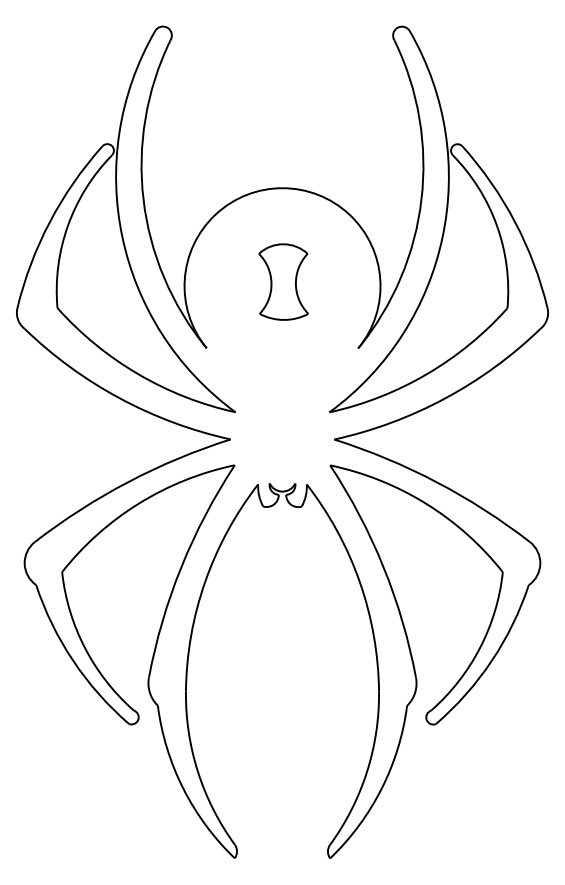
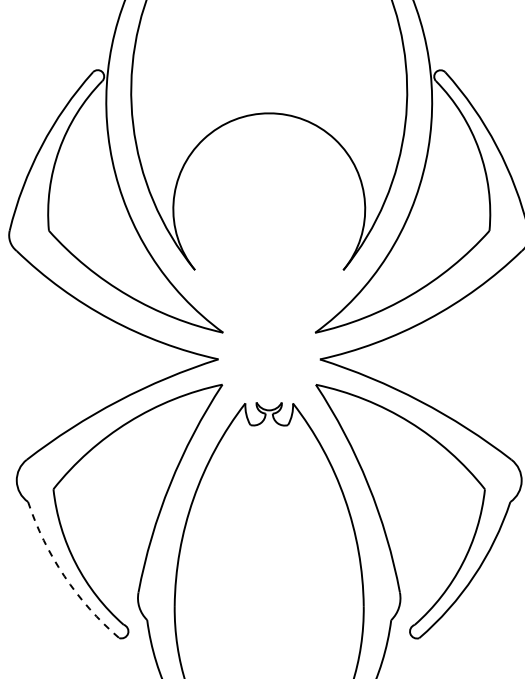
part: (283, 281) -> (270, 204), removed
arc: (73, 660) -> (64, 575), solid -> dashed

